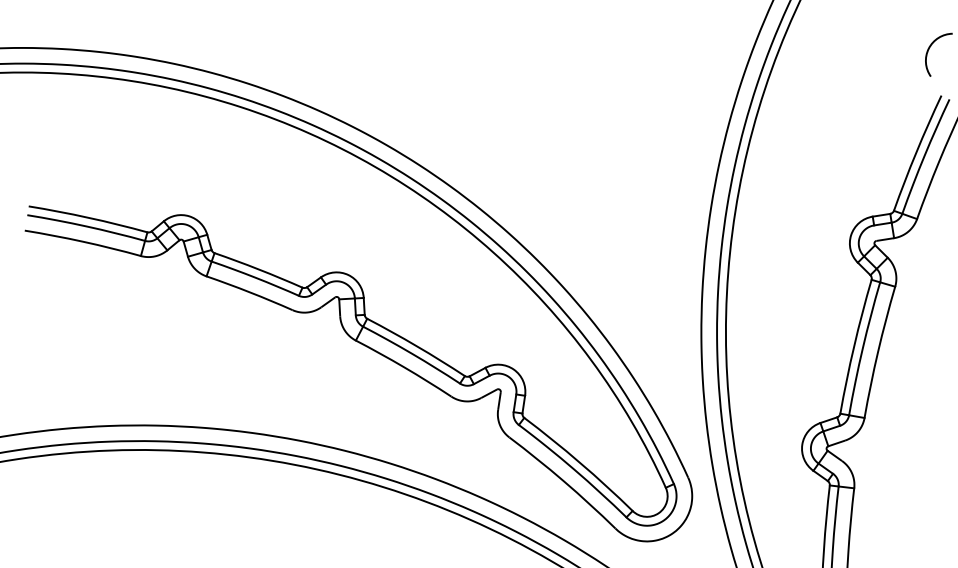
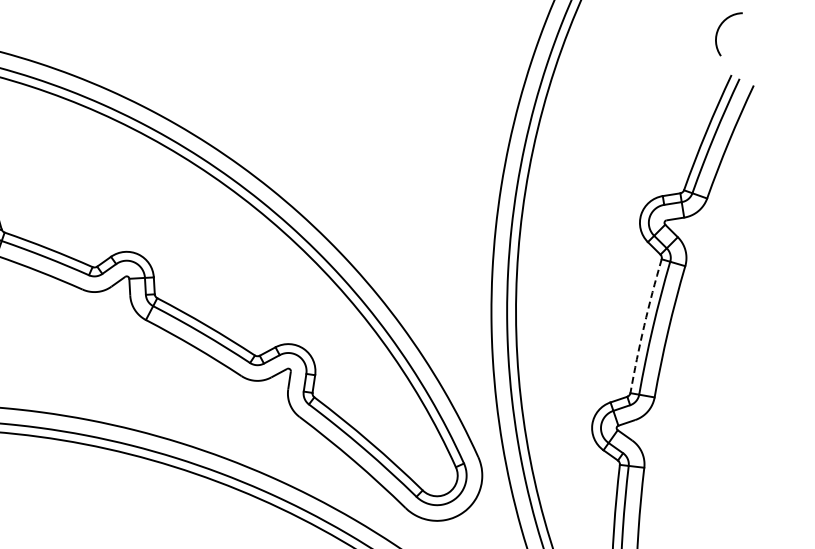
arc: (854, 346) -> (644, 325), solid -> dashed

